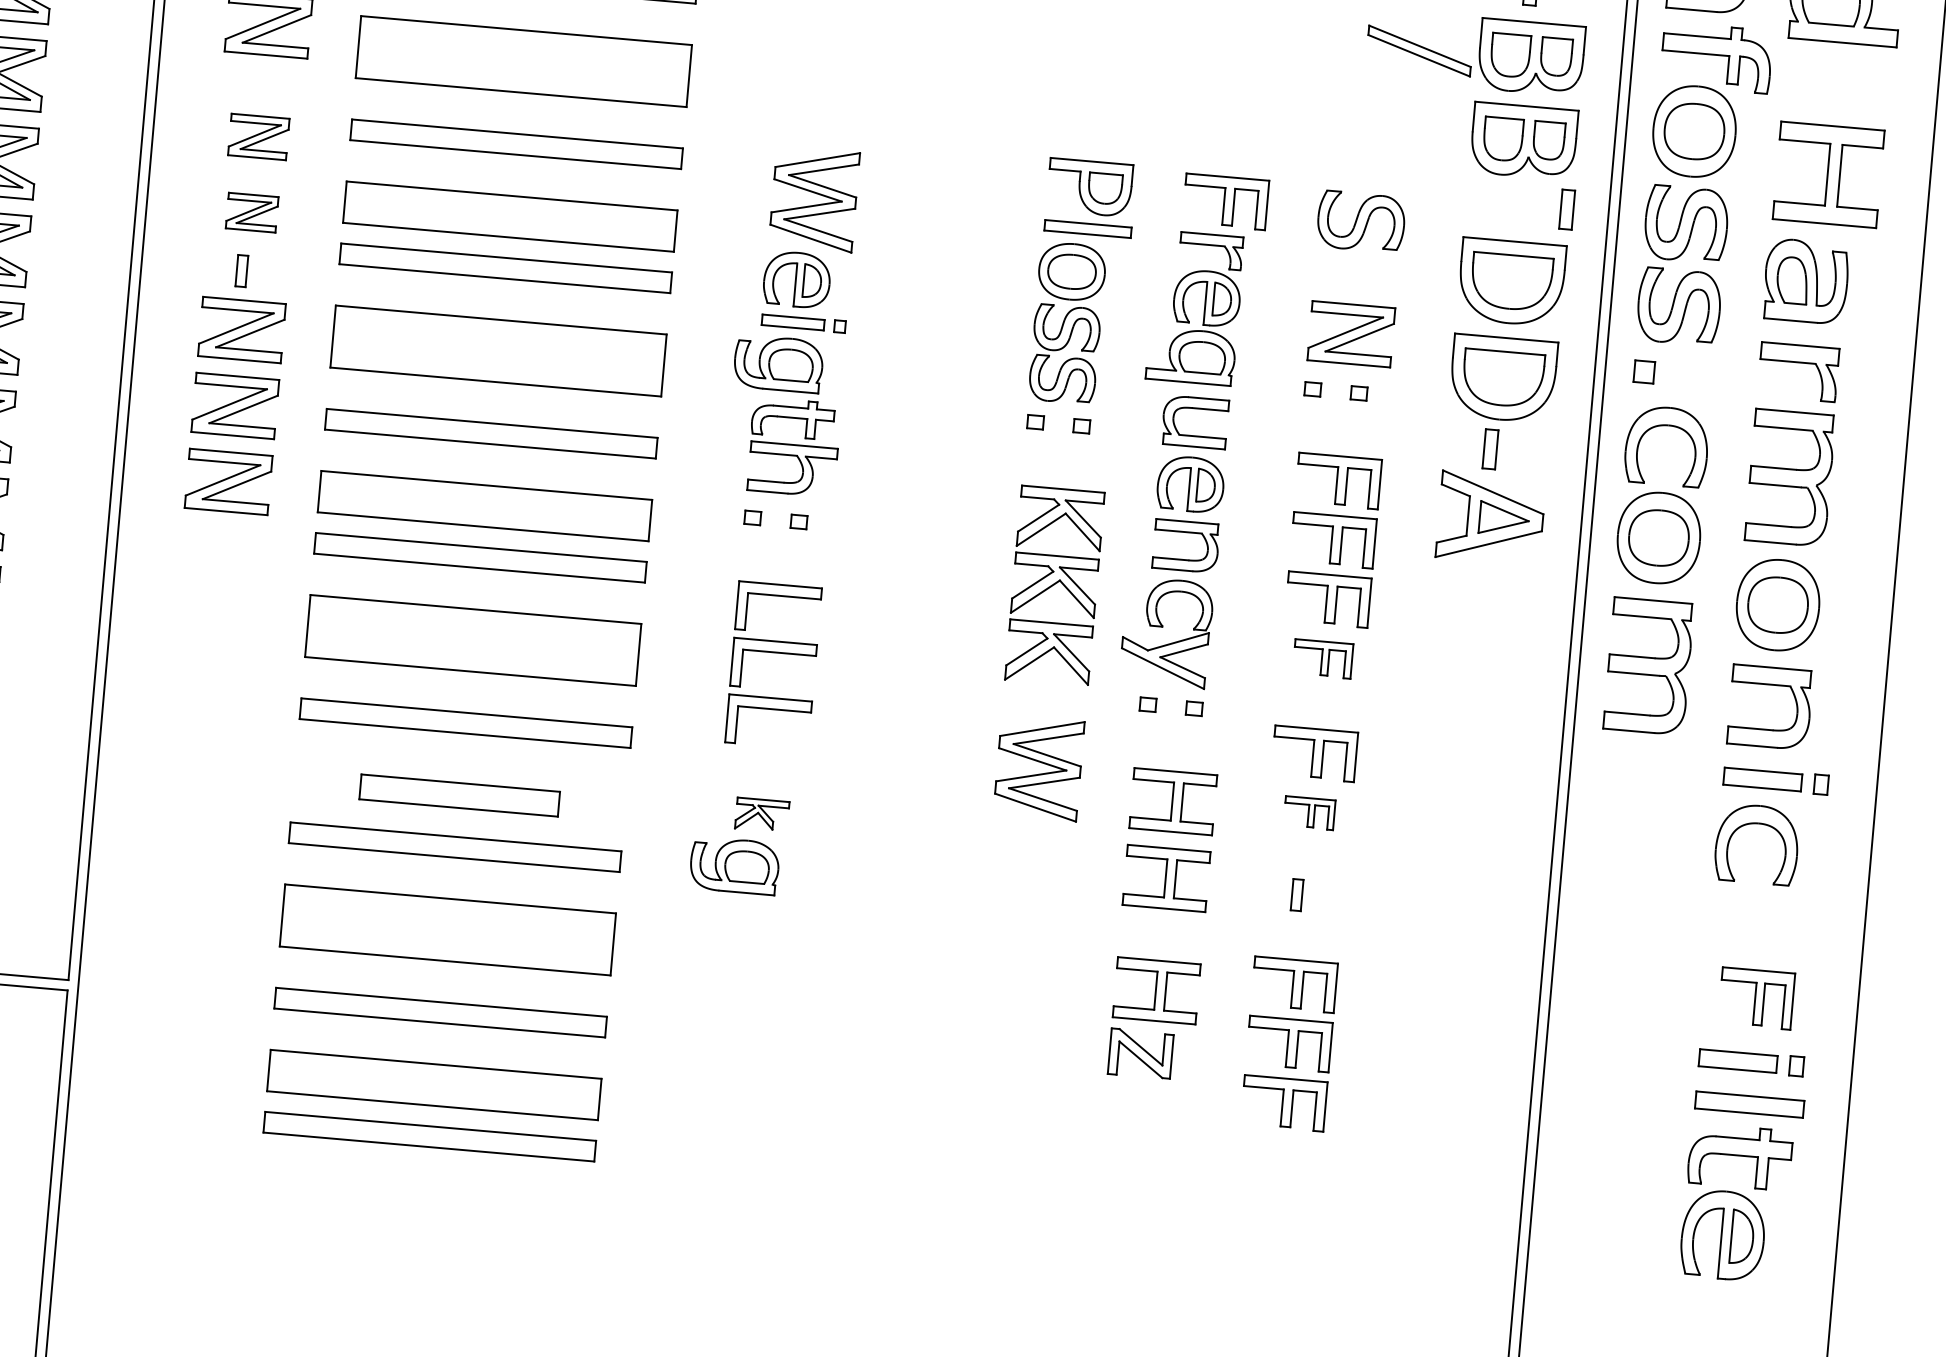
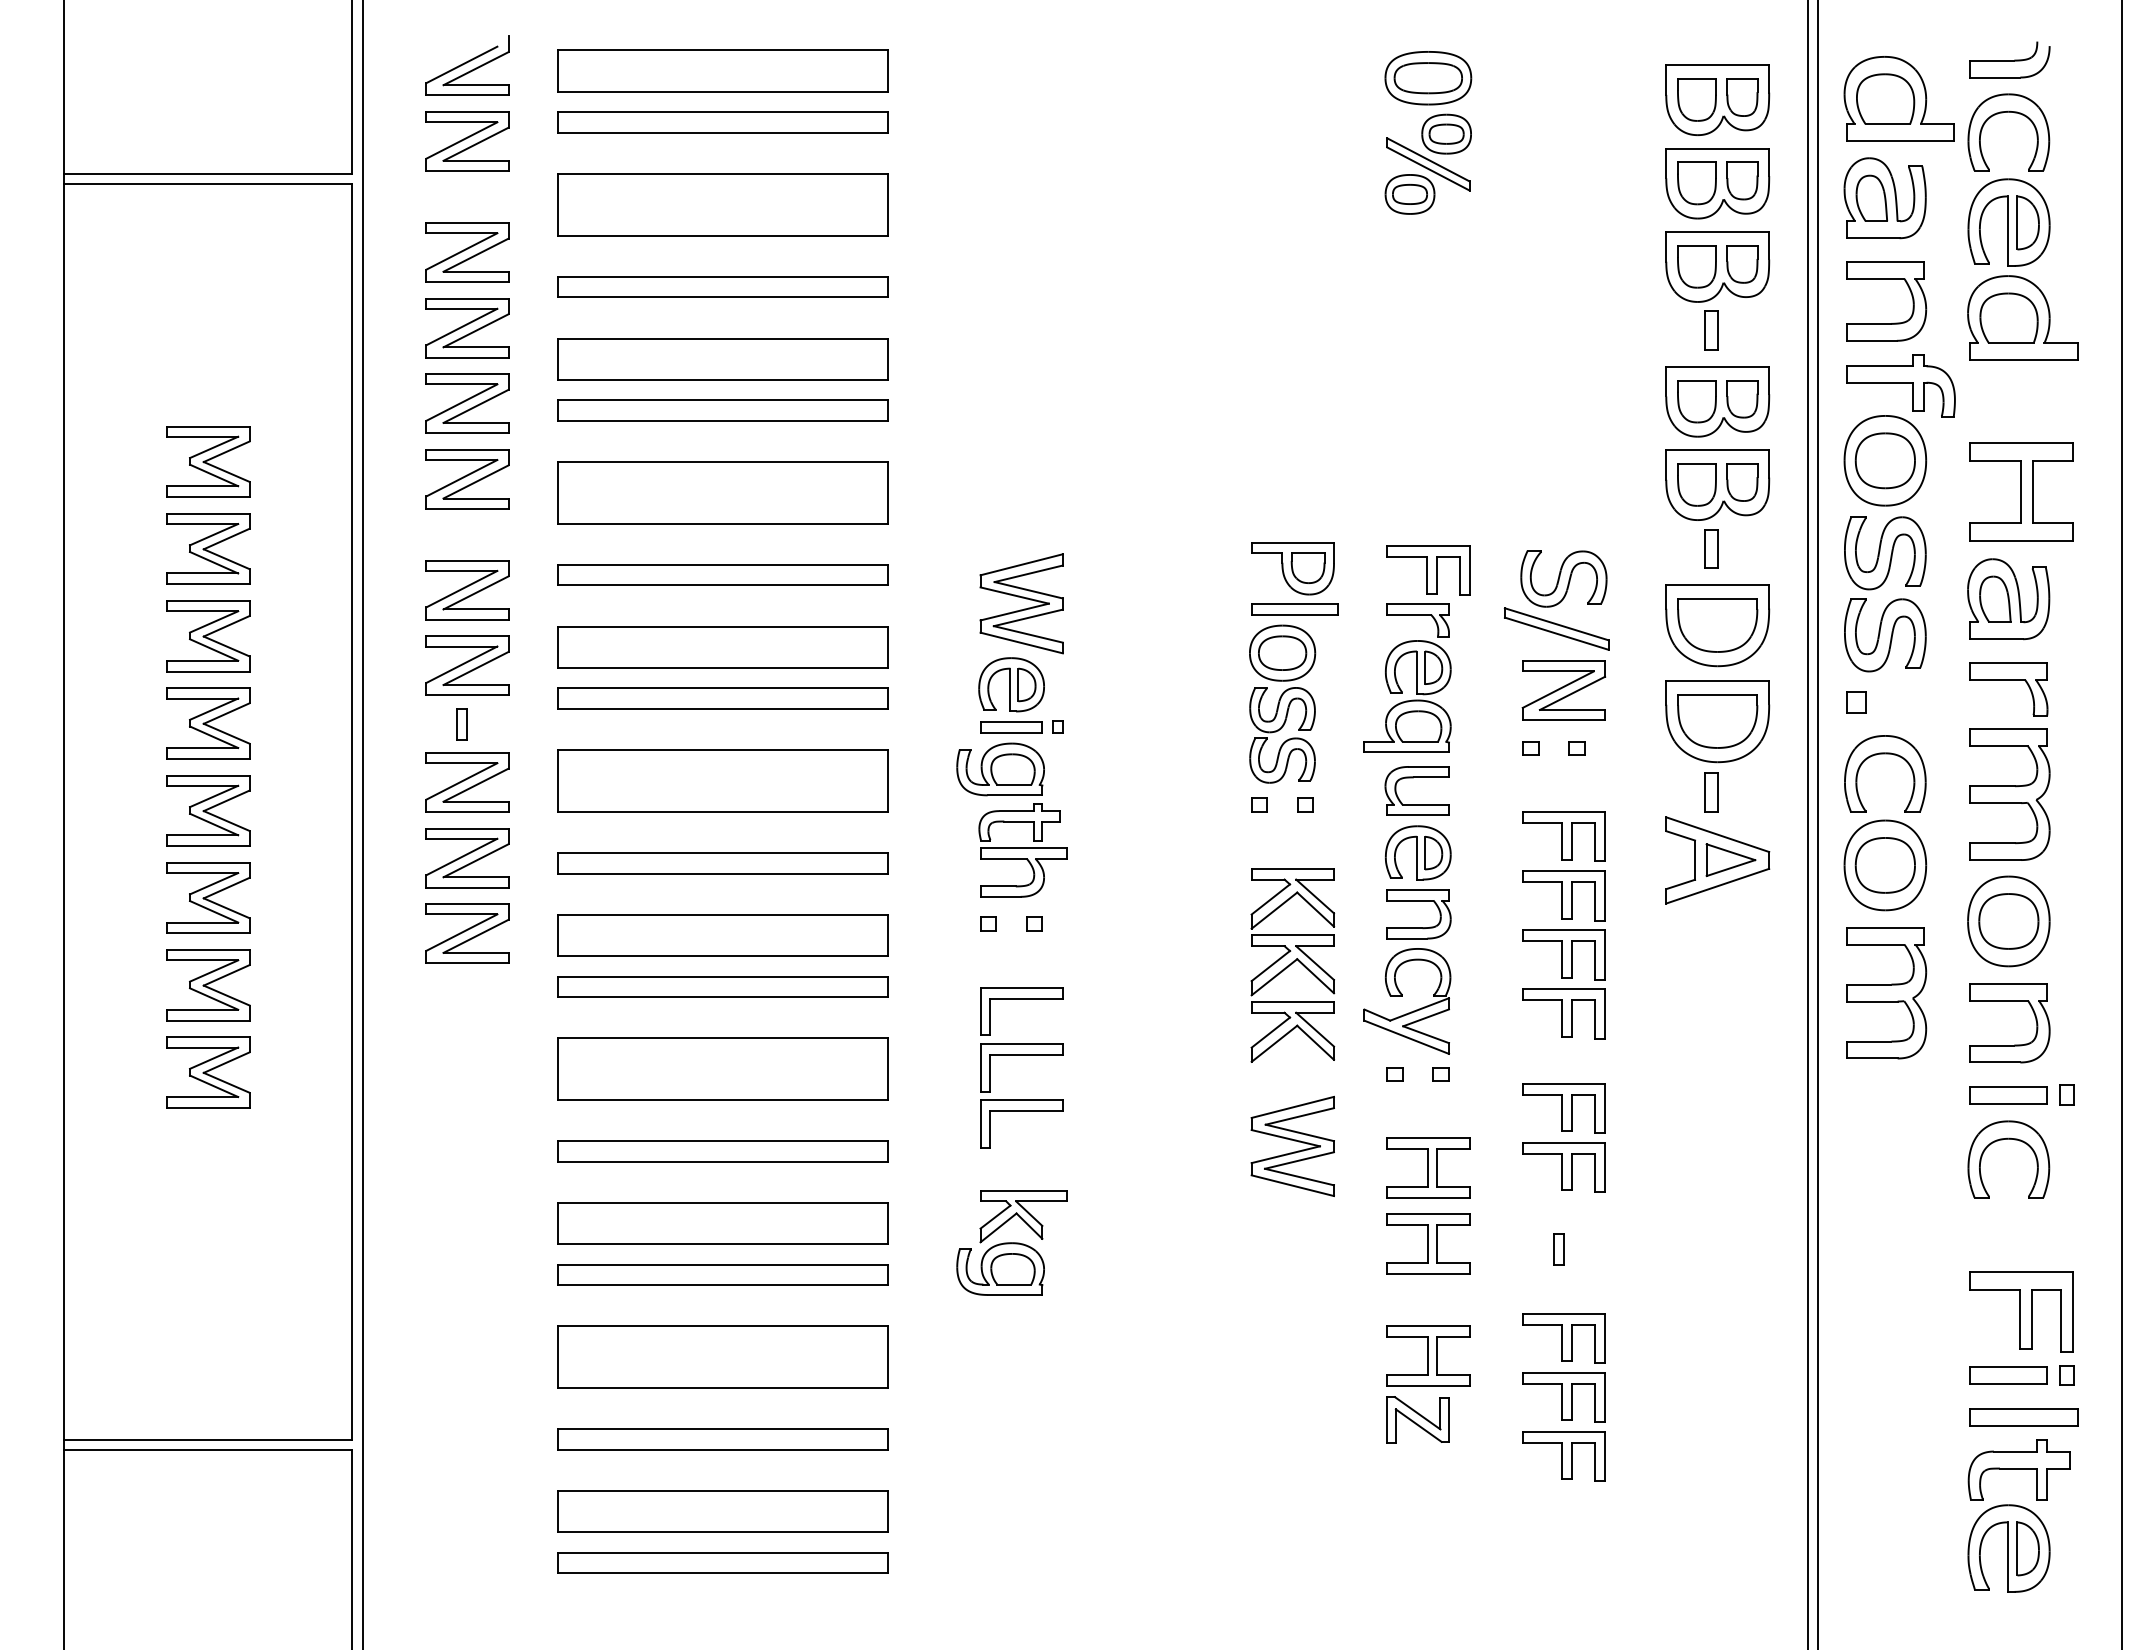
part: (1419, 50) -> (1556, 628), moved
part: (258, 137) -> (467, 590), size x1.43
part: (1567, 209) -> (1711, 548), moved
part: (252, 212) -> (467, 665), size x1.67
part: (1322, 658) -> (1563, 1013), size x1.43
part: (459, 795) -> (722, 1223), size x1.67
part: (1309, 813) -> (1563, 1167), size x1.67
part: (762, 814) -> (1023, 1216), size x1.67
part: (1756, 998) -> (2021, 1311), size x1.43

